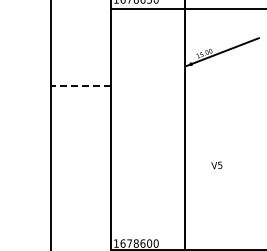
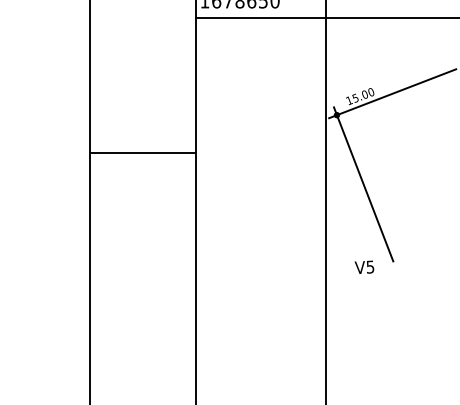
line: (80, 85) -> (141, 152), dashed -> solid
line: (206, 103) -> (363, 184), added
text: (216, 165) -> (363, 267), moved

